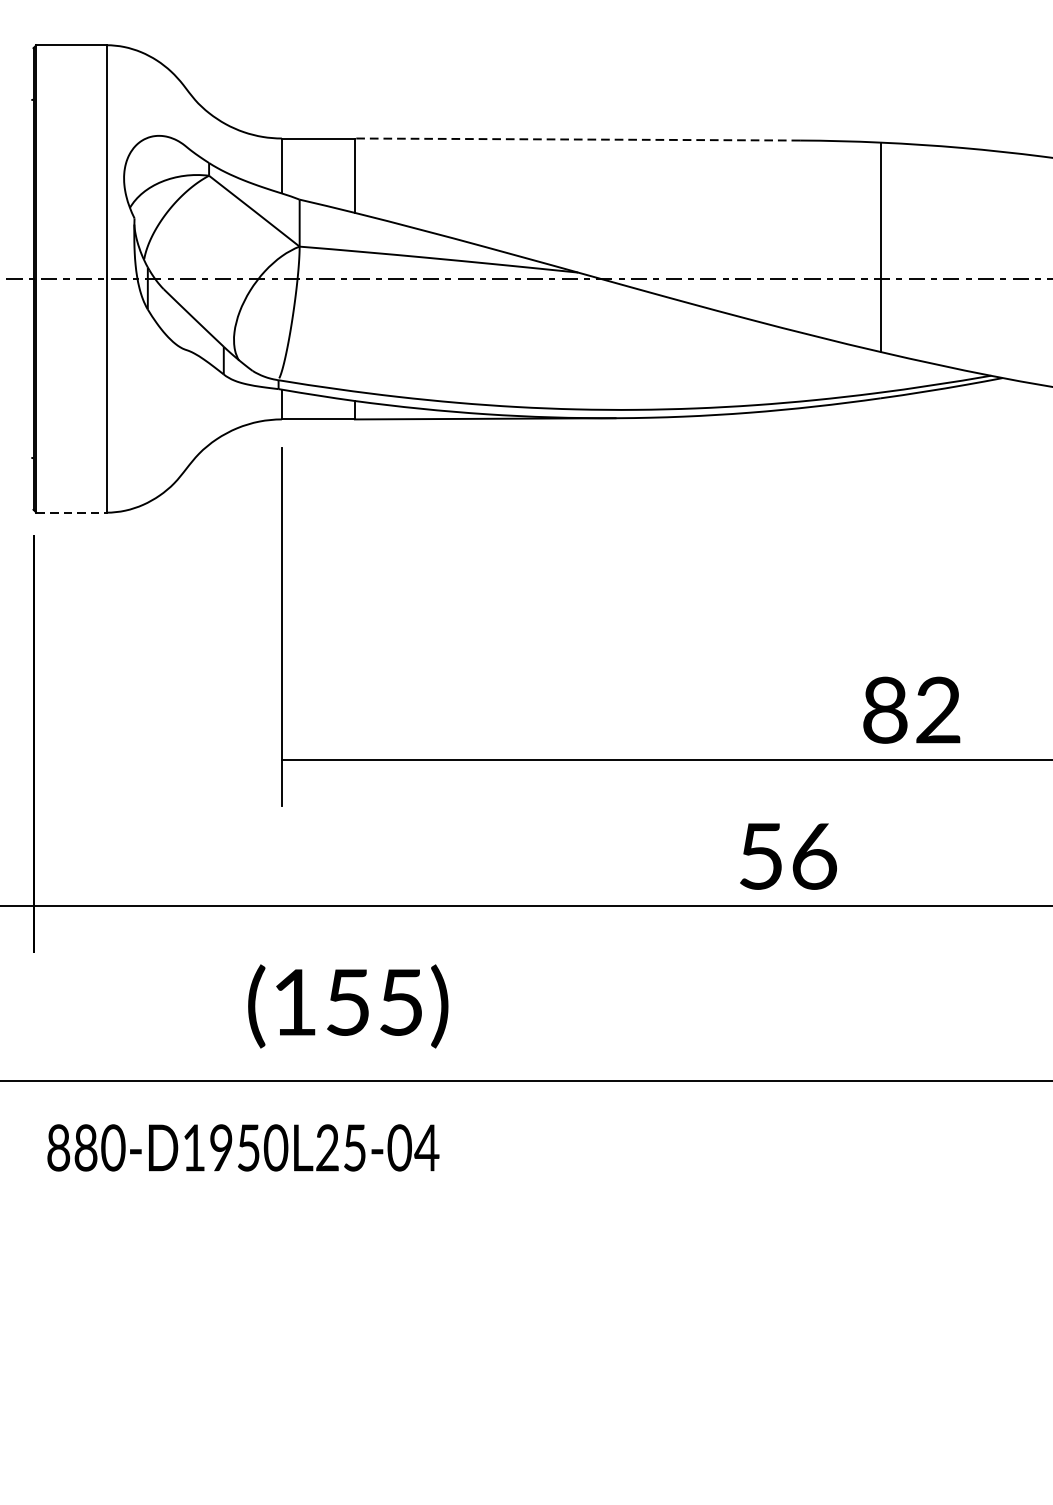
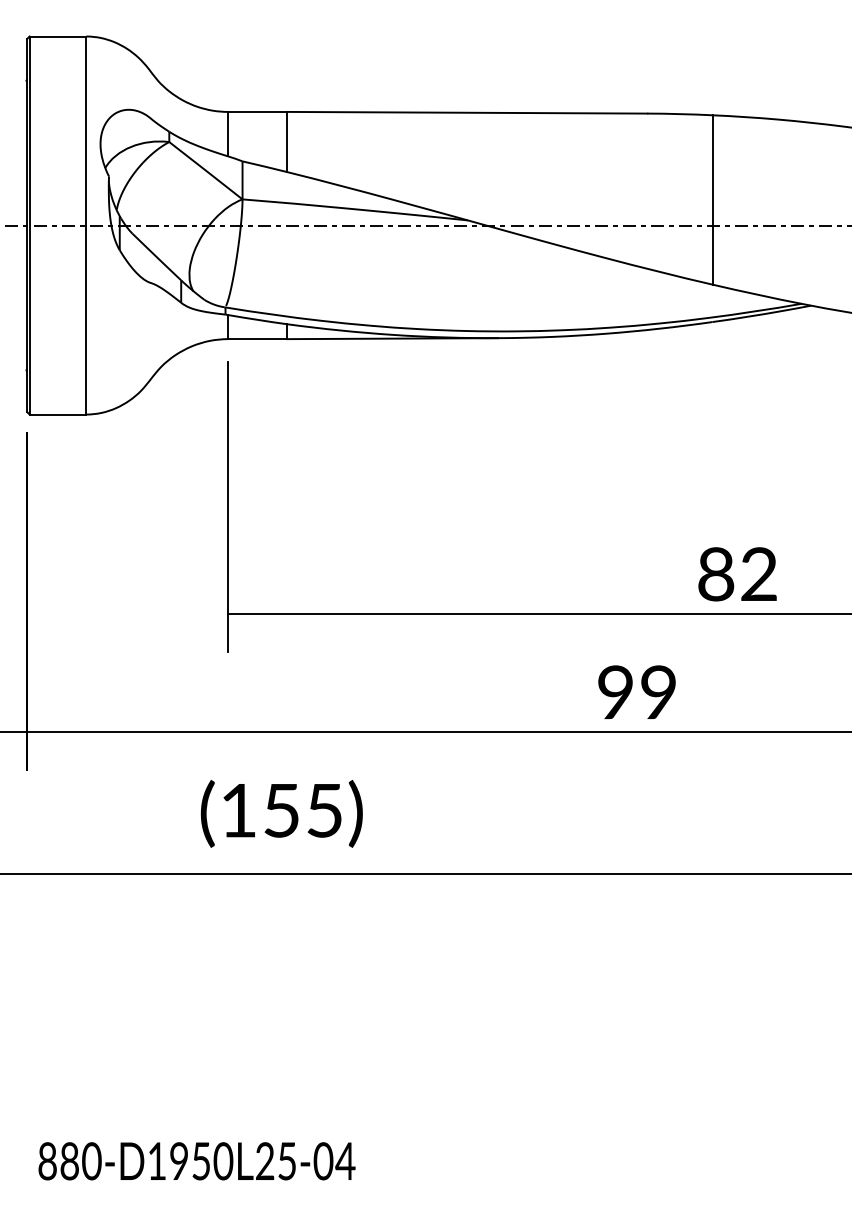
line: (576, 139) -> (466, 112), dashed -> solid
line: (72, 512) -> (58, 414), dashed -> solid
text: (788, 856) -> (637, 692), 56 -> 99
text: (242, 1148) -> (196, 1161), moved

